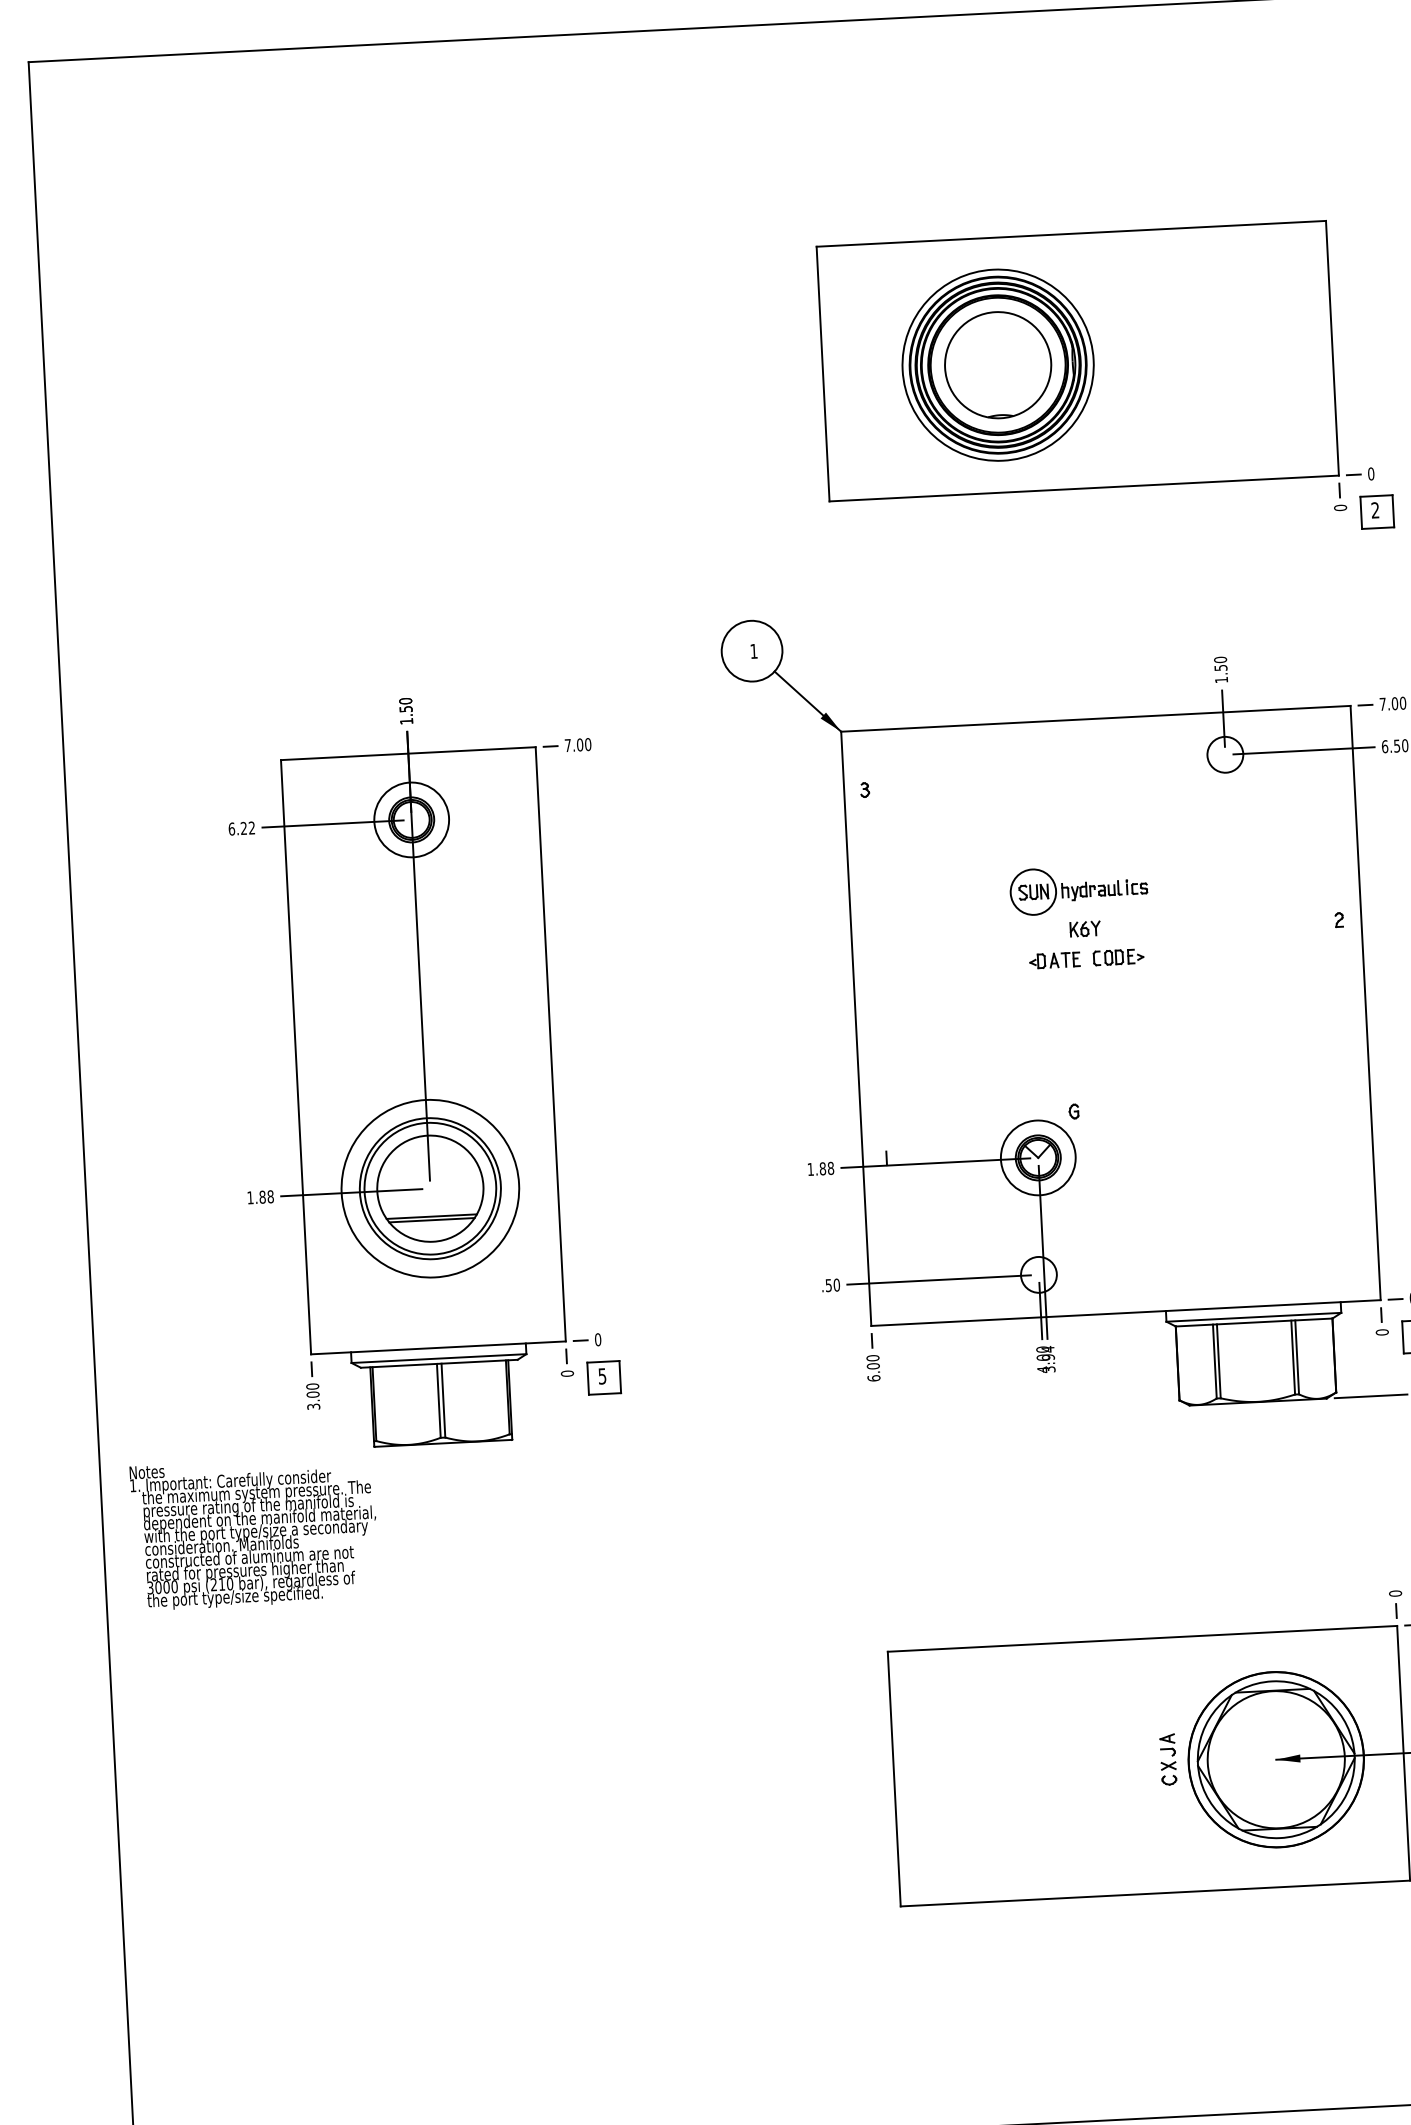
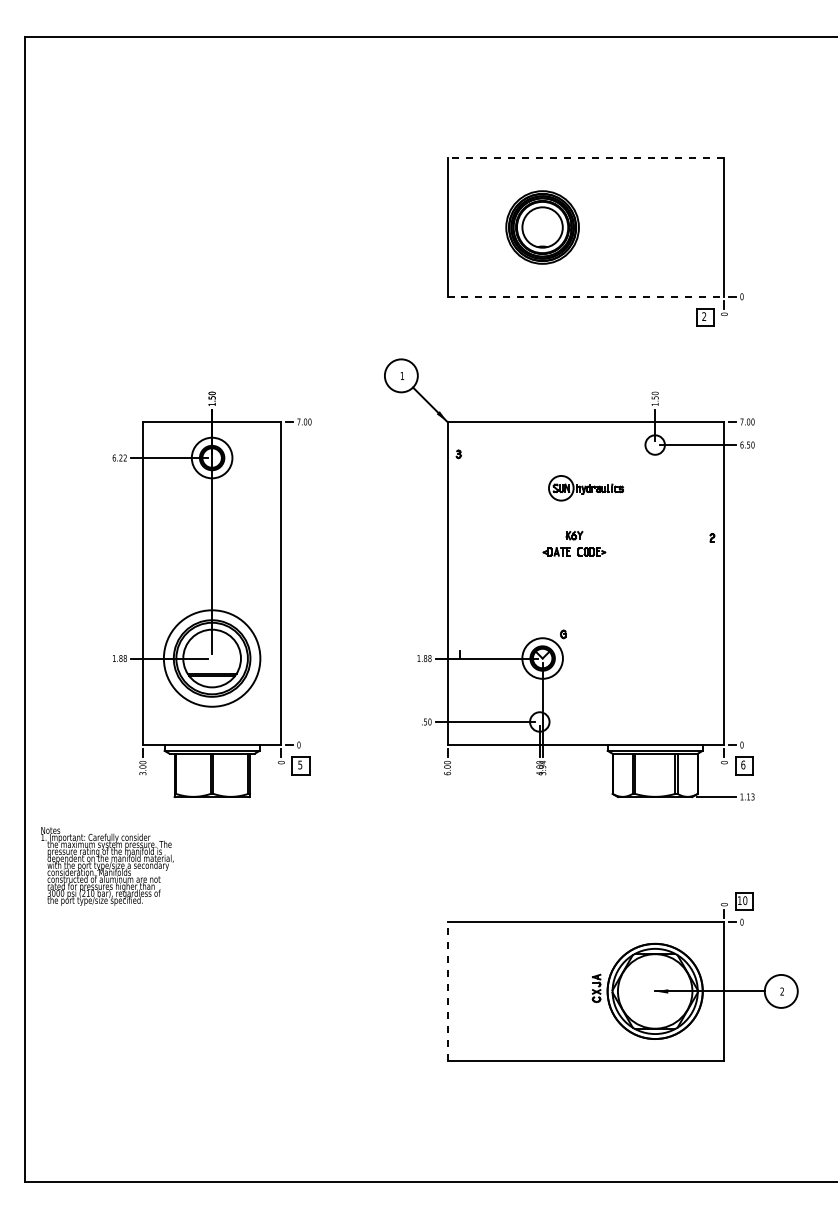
line: (1070, 234) -> (585, 158), solid -> dashed
part: (997, 365) -> (542, 227), size x0.7
line: (1085, 487) -> (586, 296), solid -> dashed
part: (1377, 511) -> (705, 317), moved
part: (1077, 890) -> (585, 488), moved
text: (254, 1533) -> (107, 866), moved
line: (894, 1777) -> (447, 990), solid -> dashed

